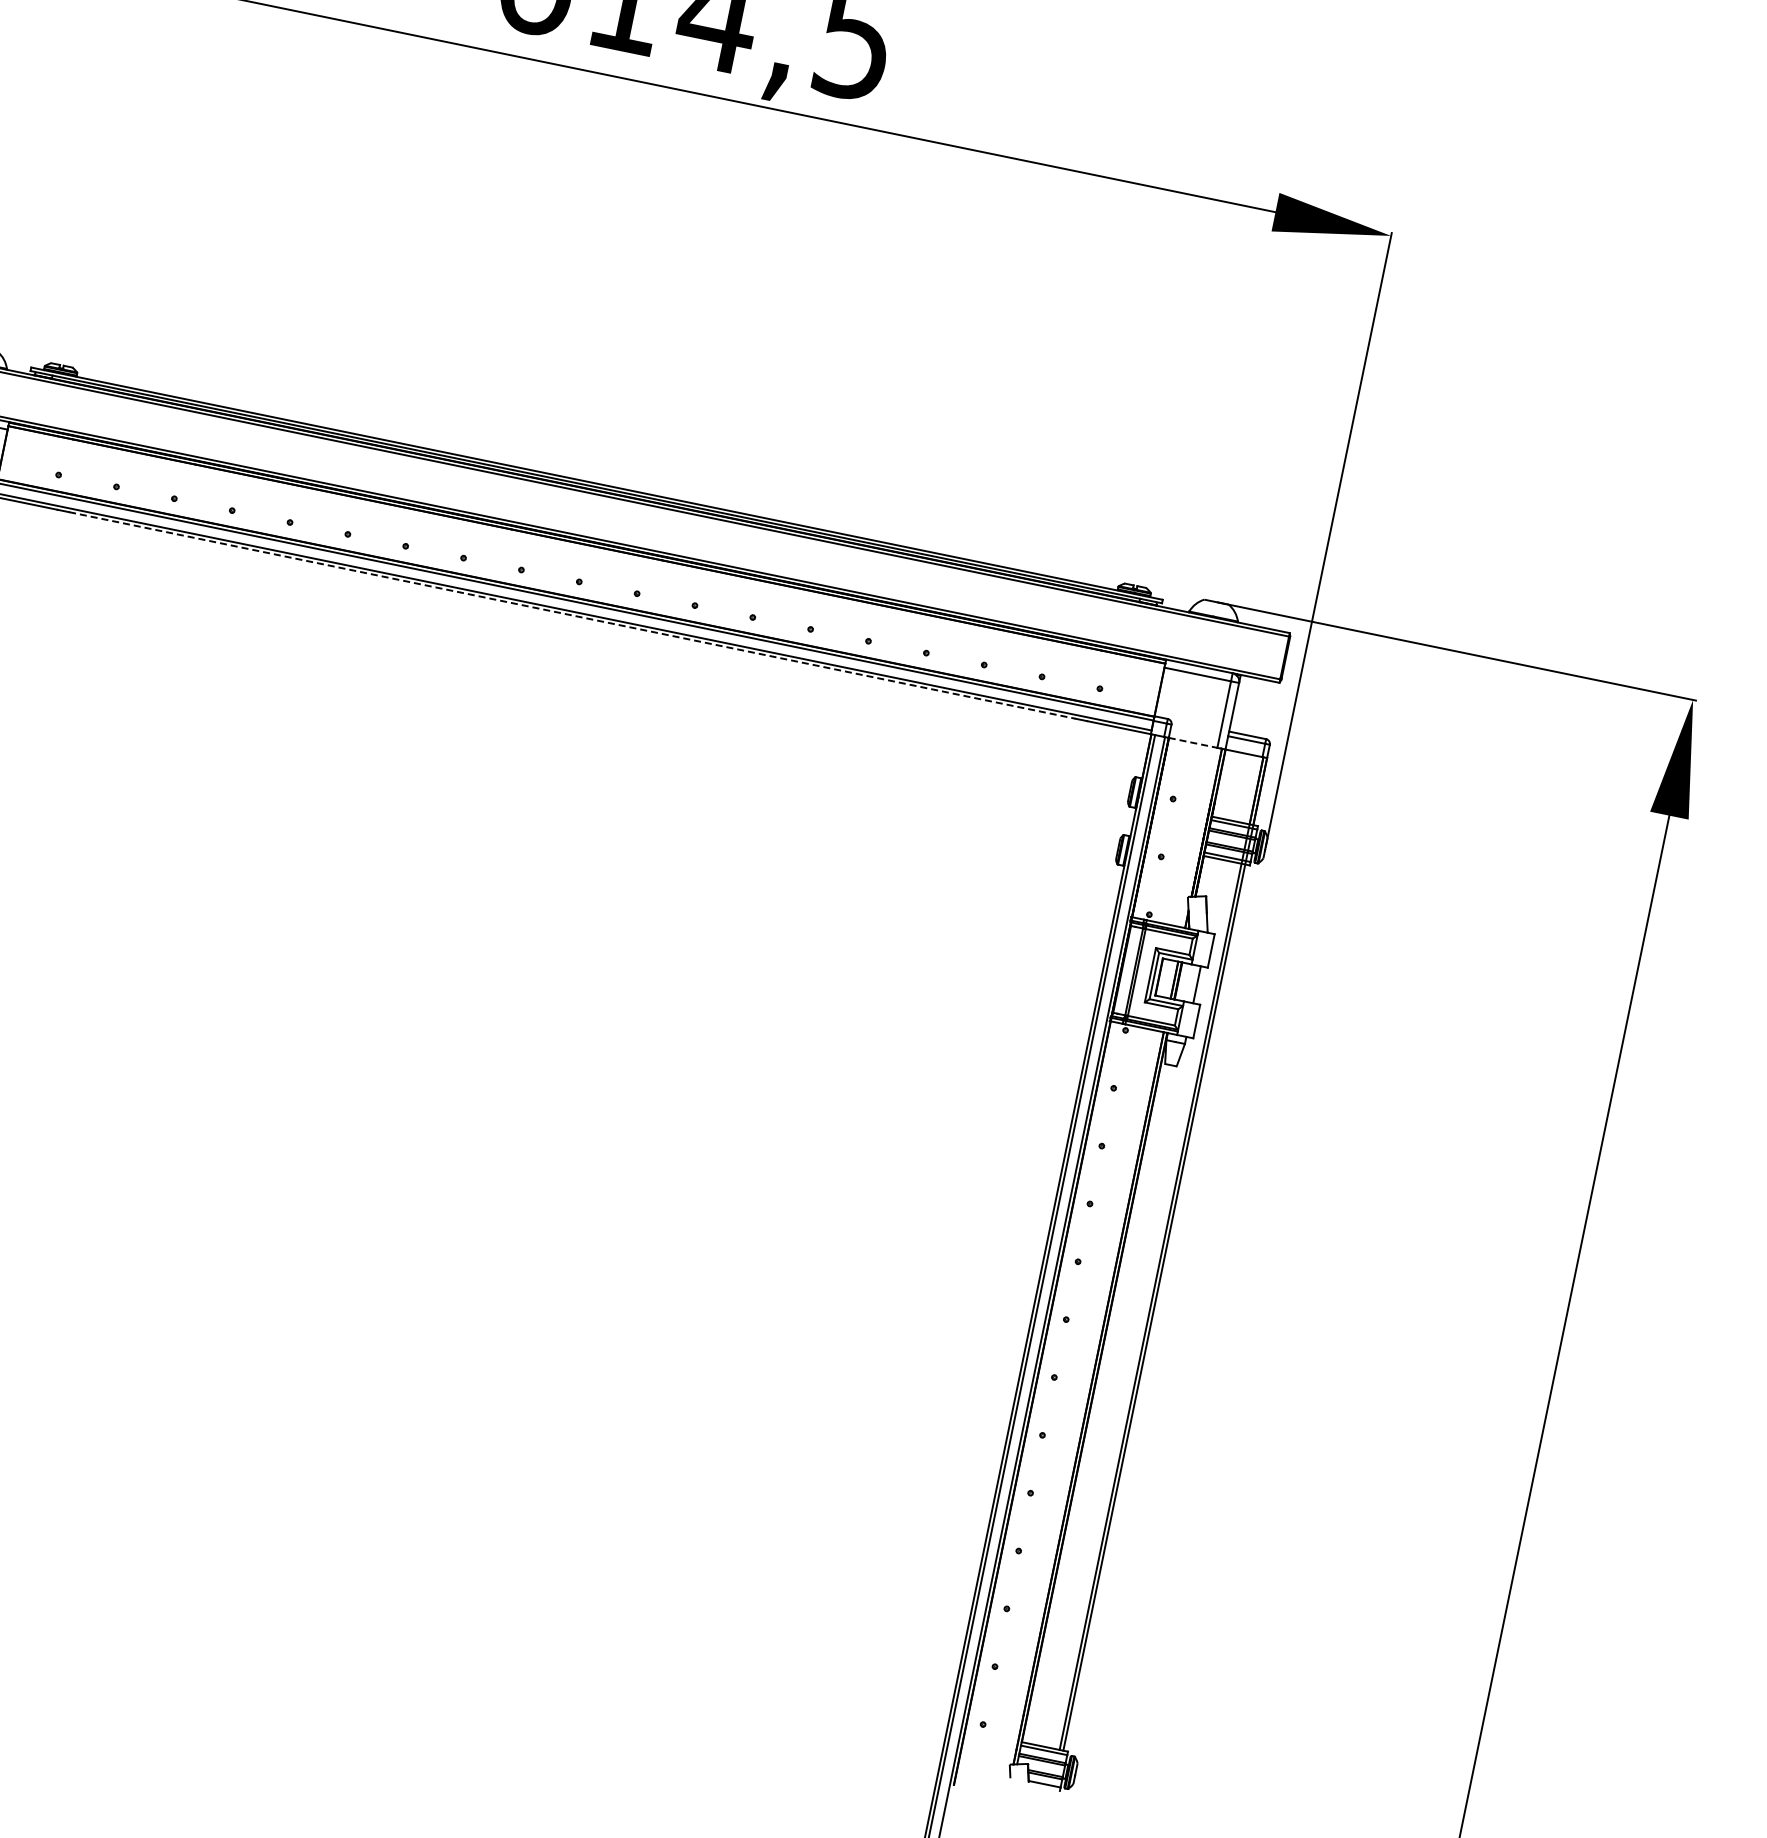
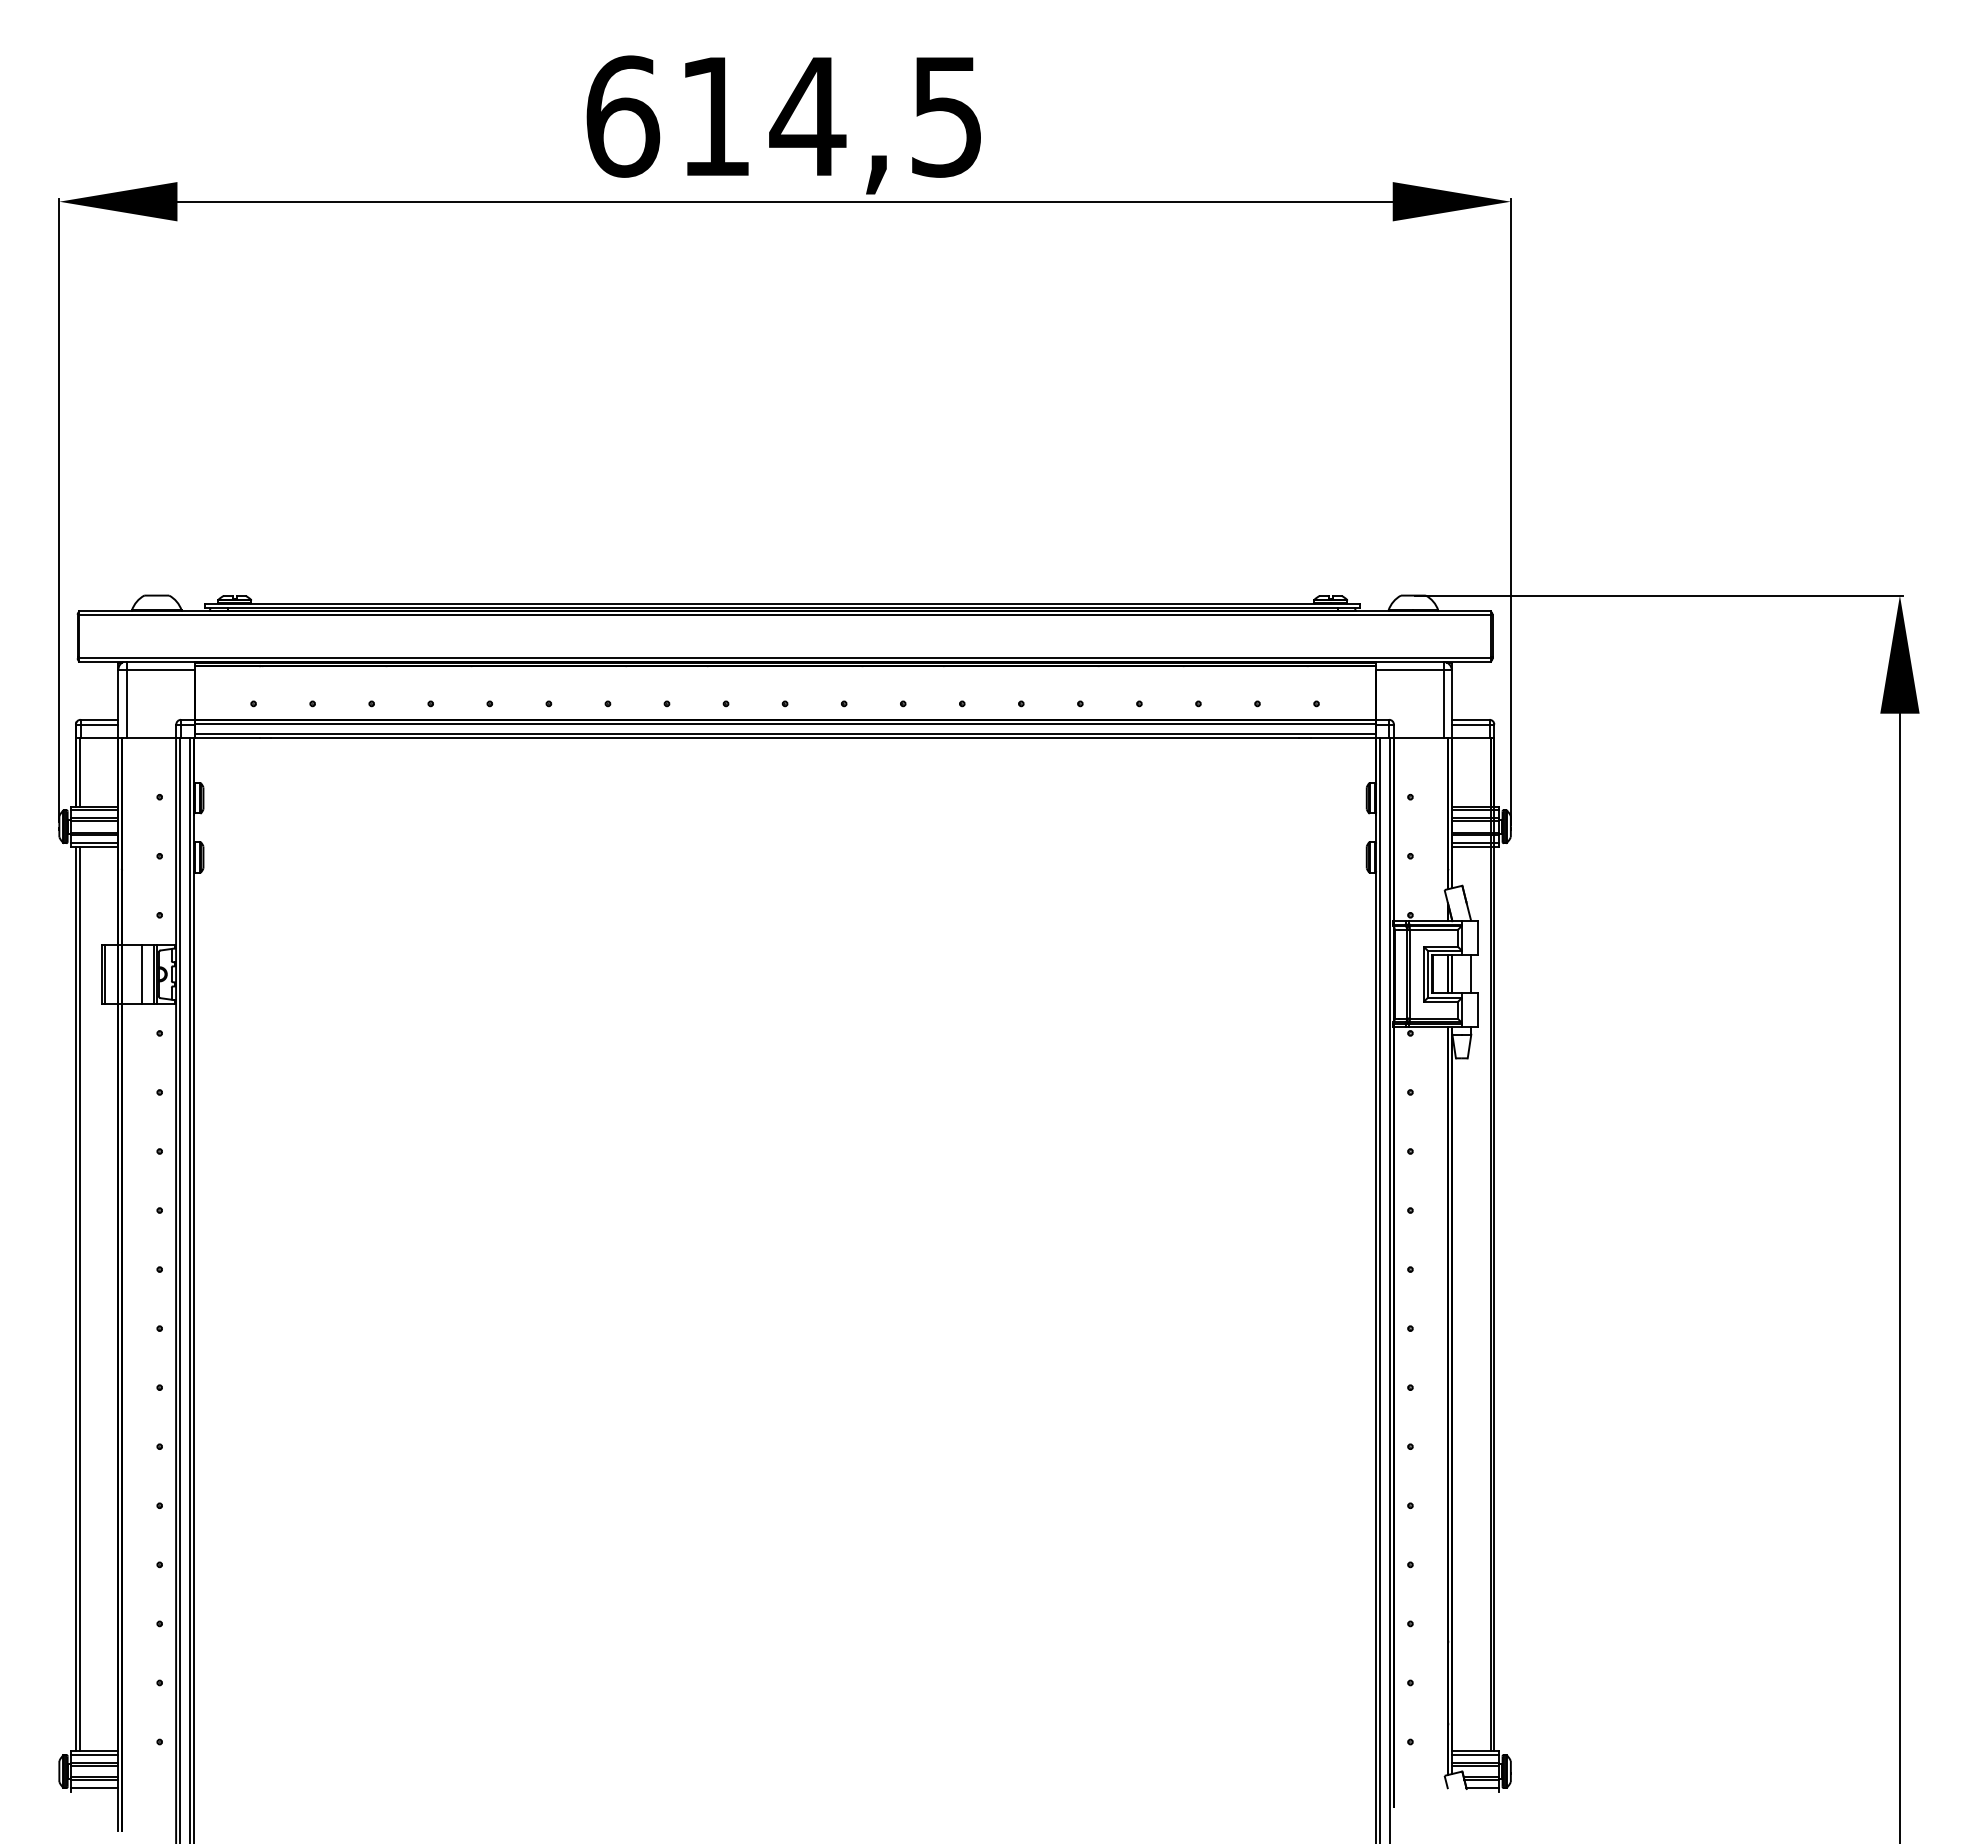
line: (572, 615) -> (785, 738), dashed -> solid
line: (1192, 743) -> (1418, 738), dashed -> solid

